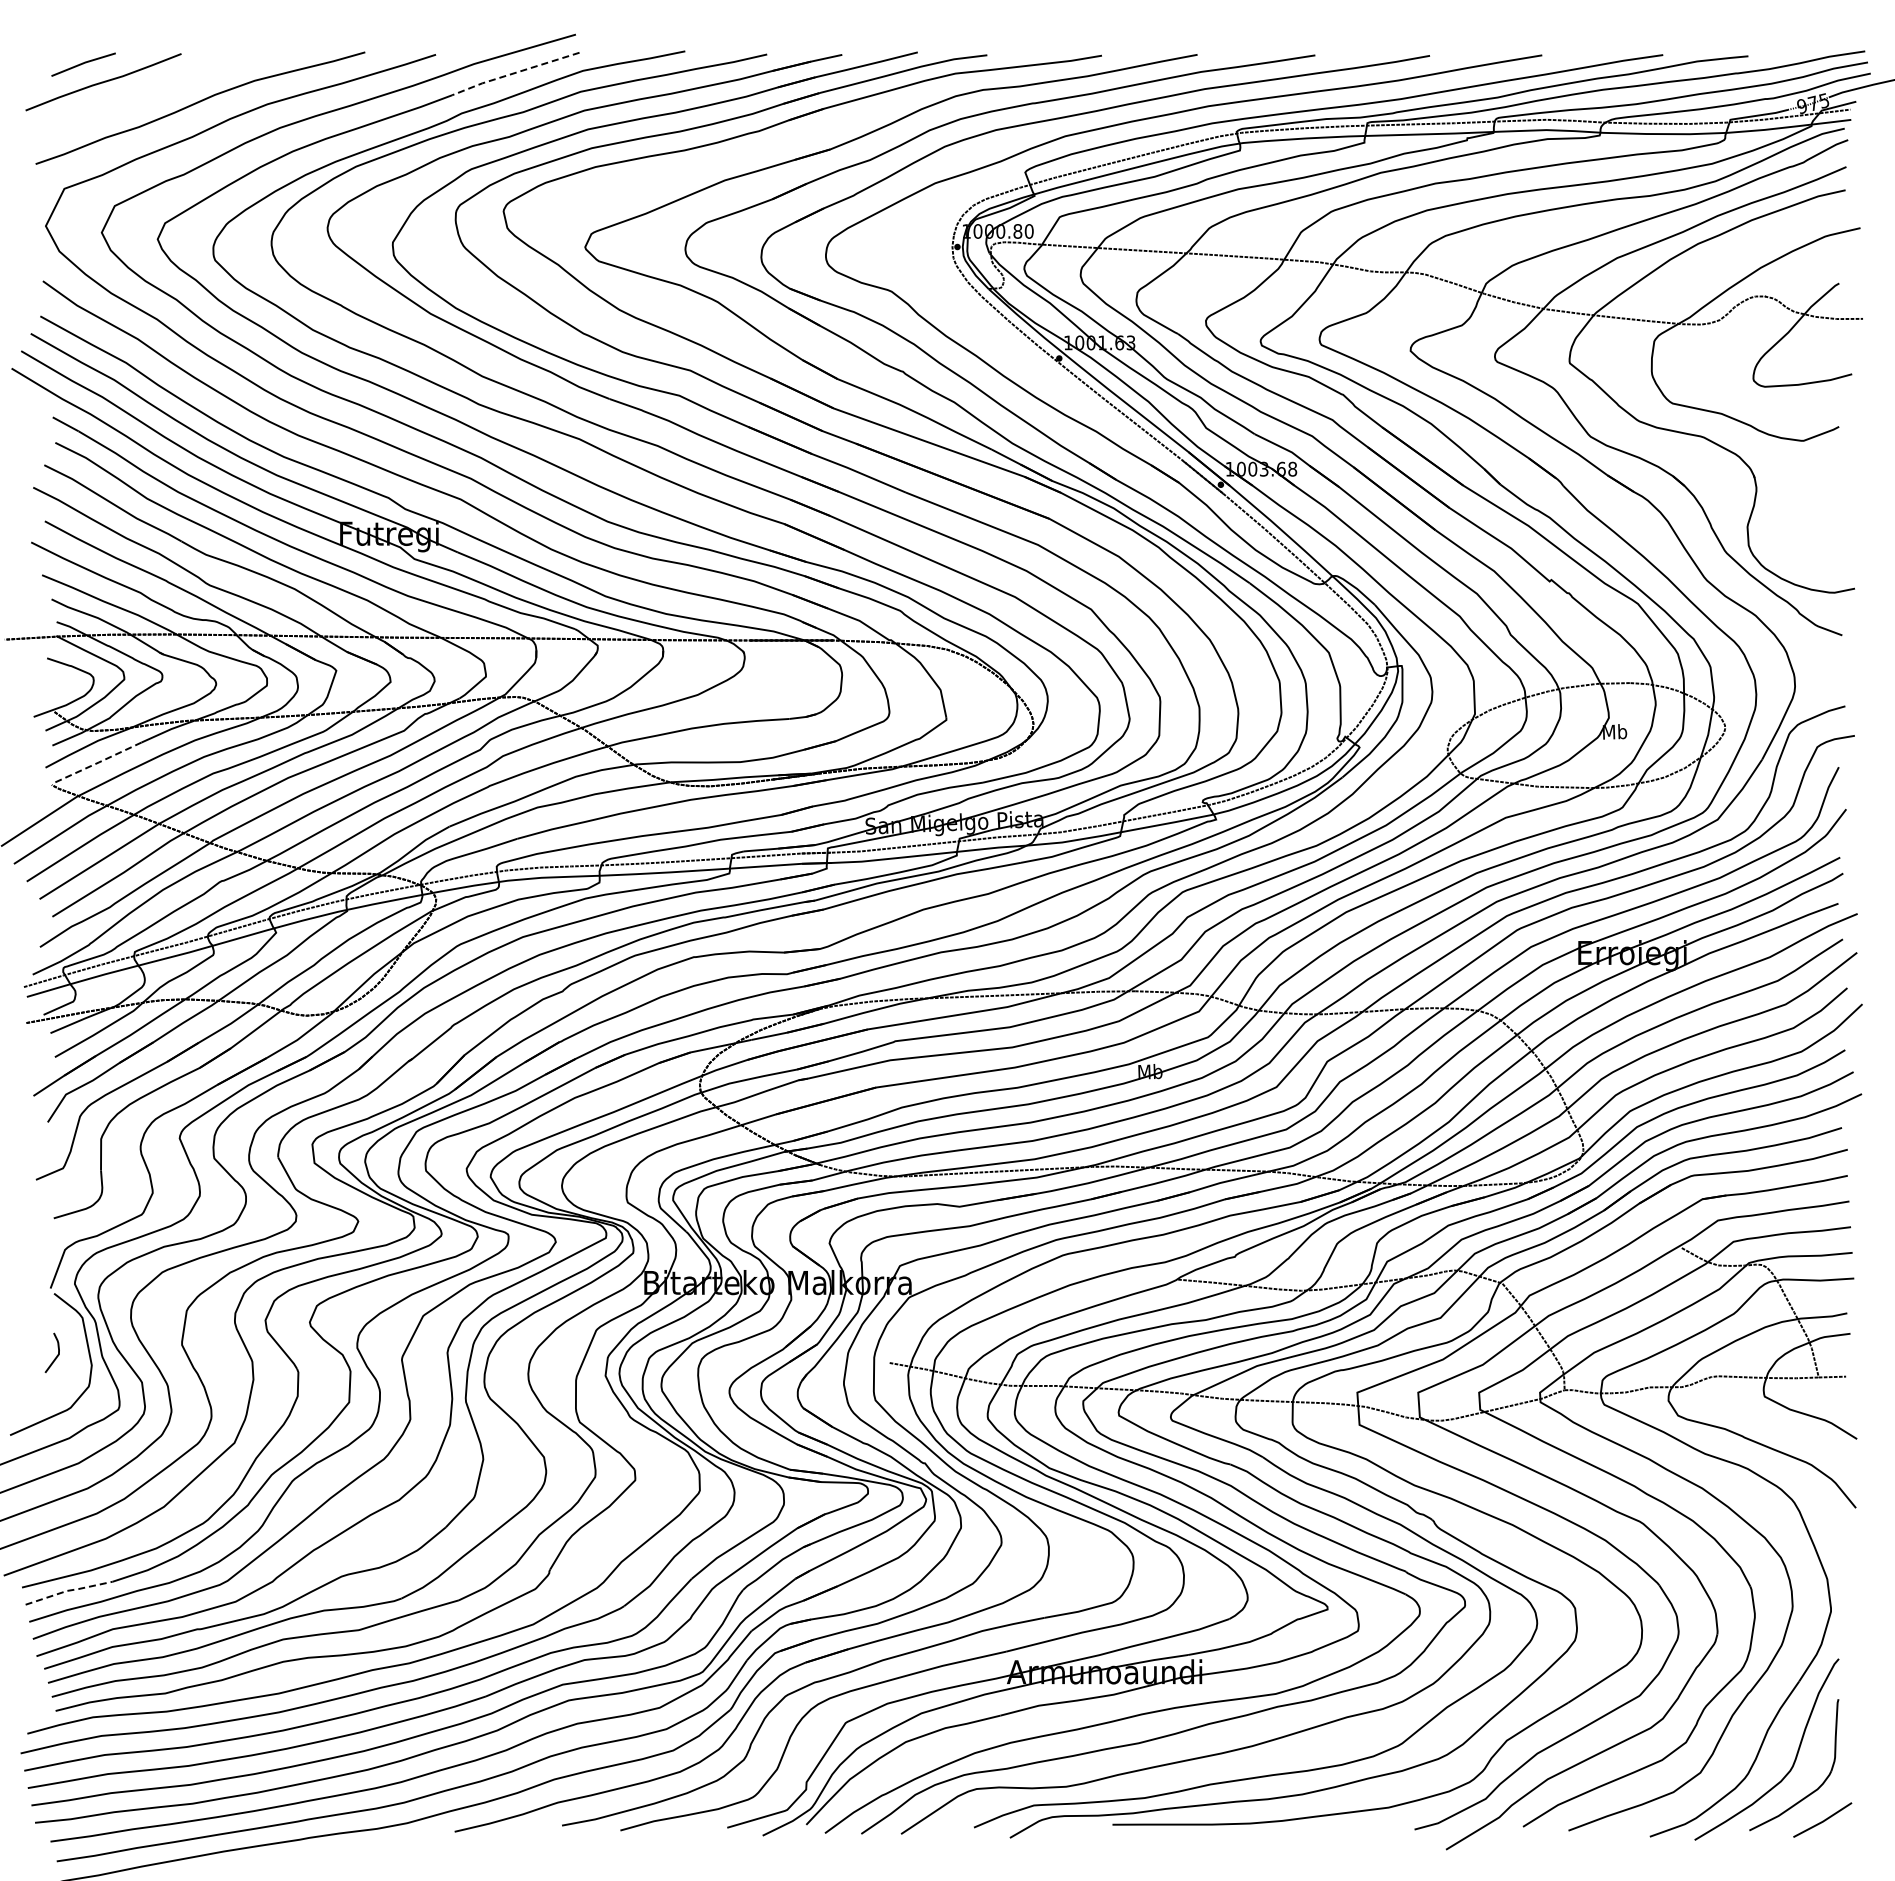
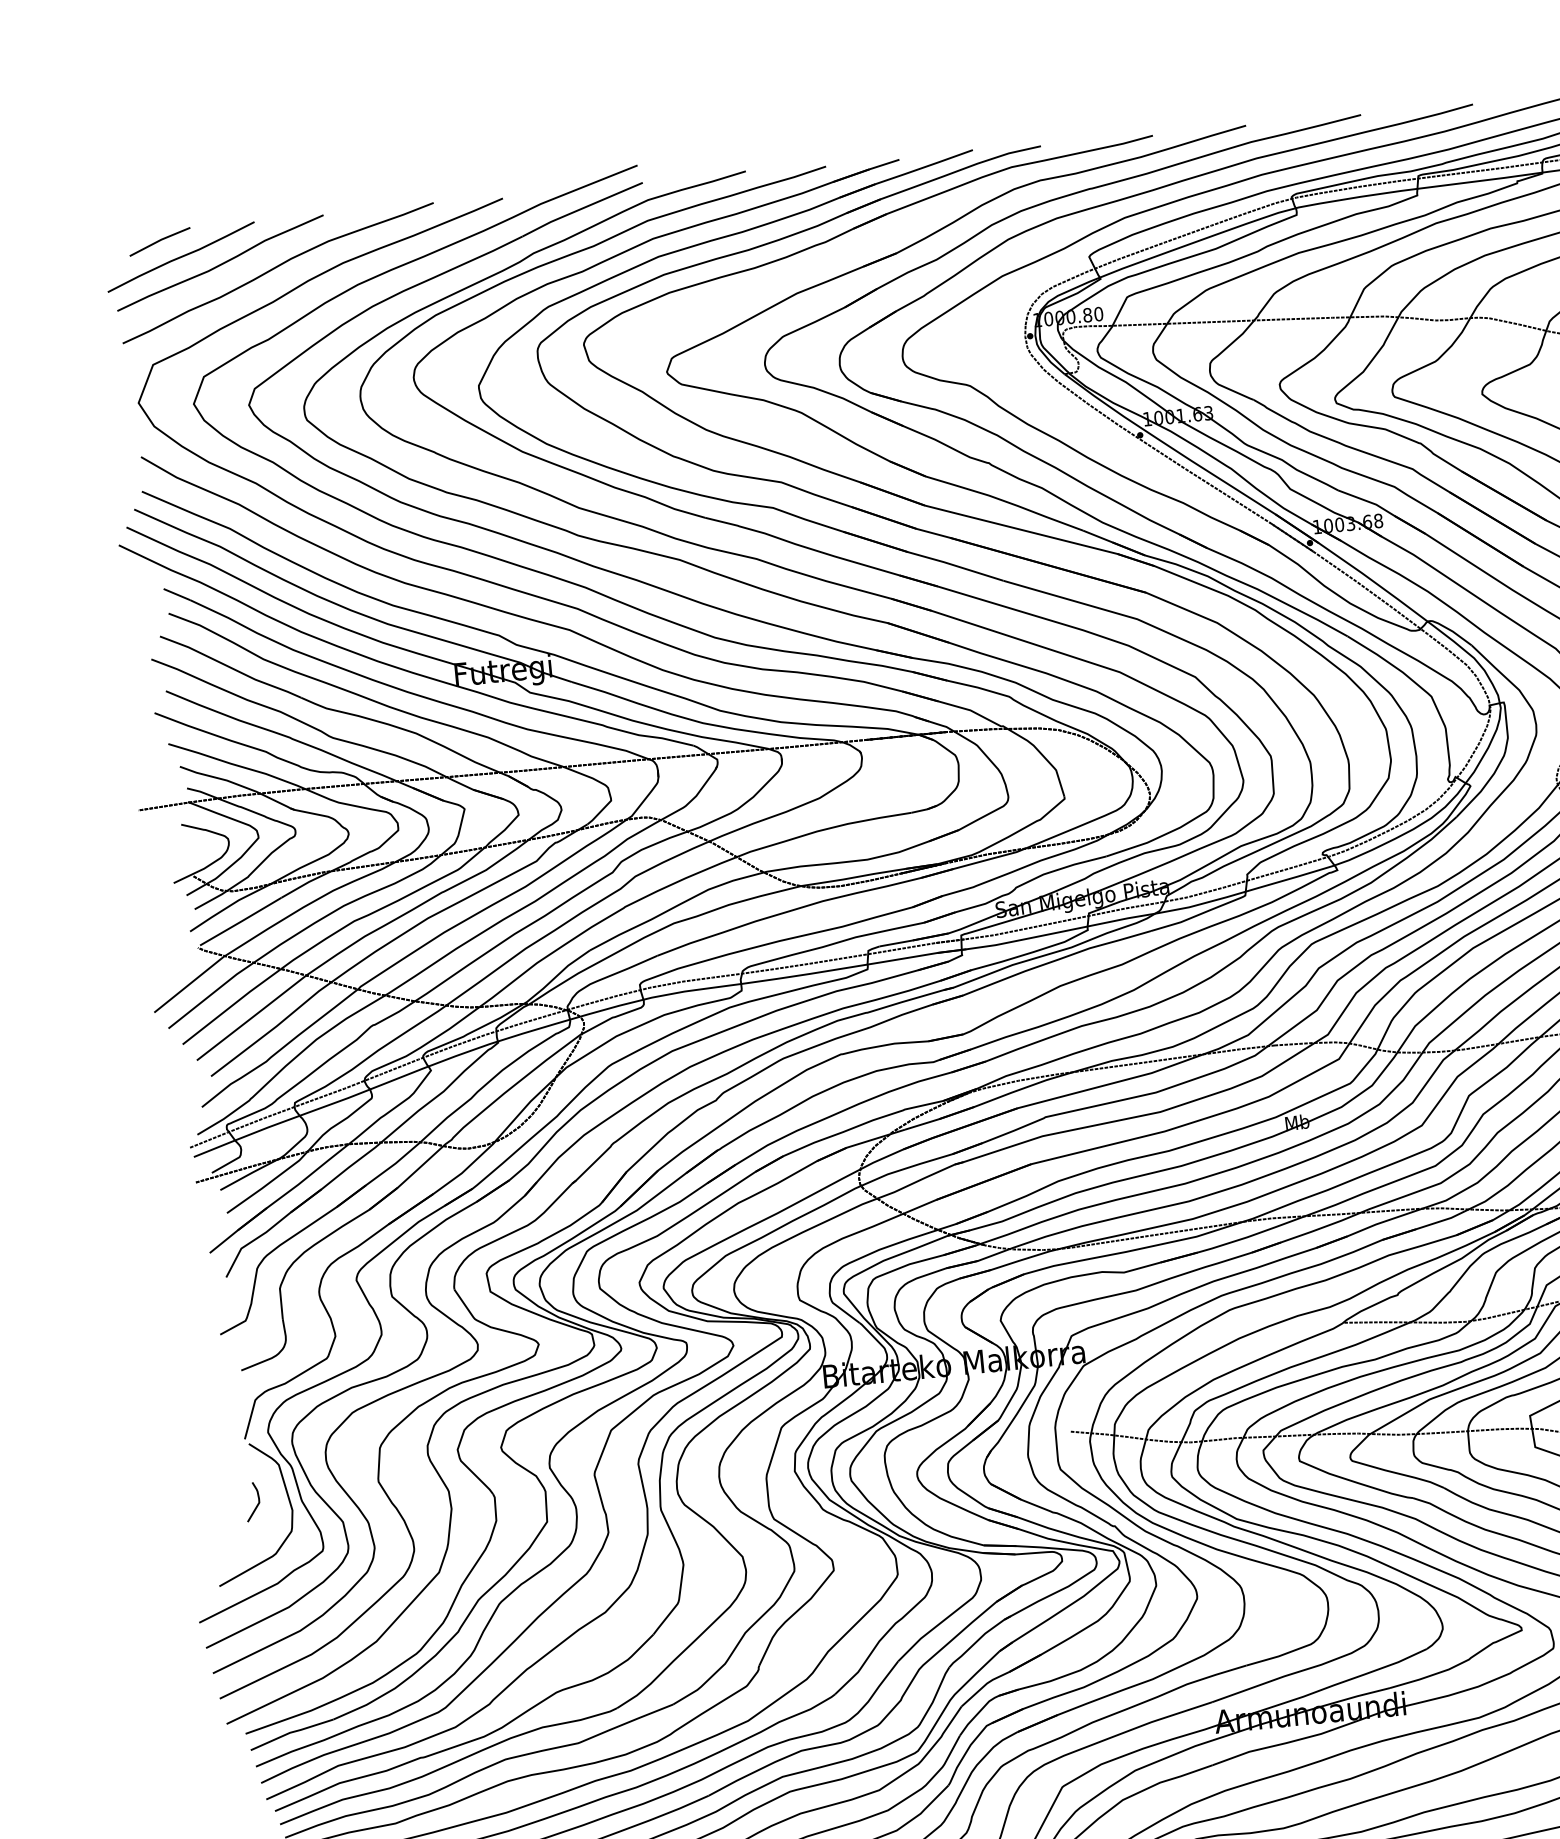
line: (514, 73) -> (581, 209), dashed -> solid
curve: (143, 92) -> (221, 263), added
line: (98, 762) -> (241, 921), dashed -> solid
line: (69, 1590) -> (292, 1732), dashed -> solid

